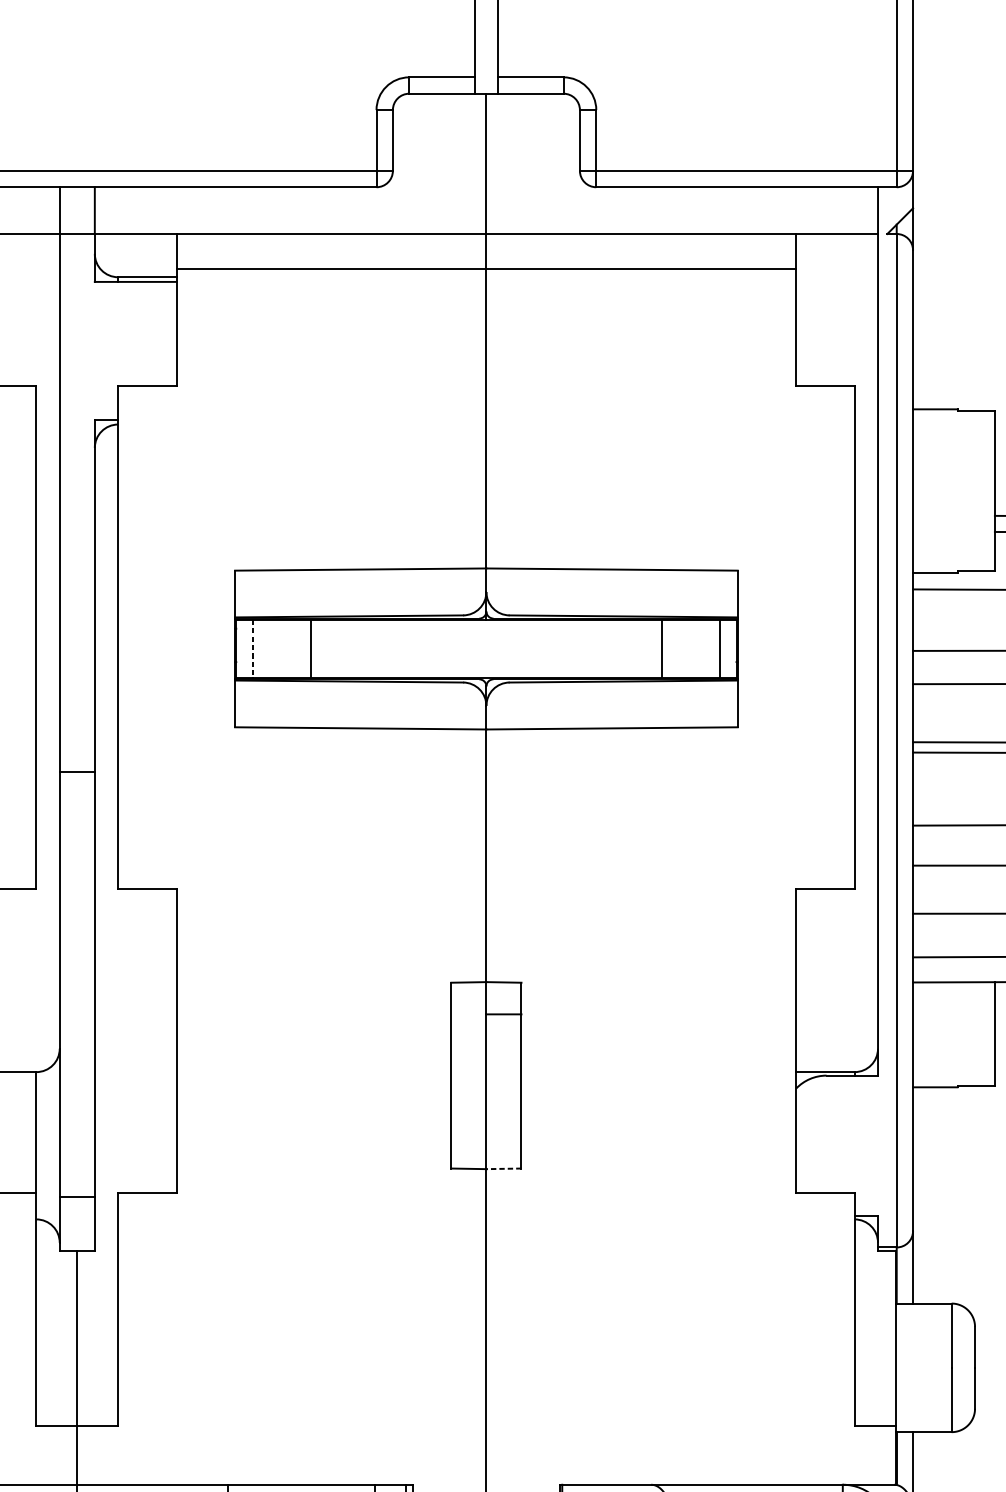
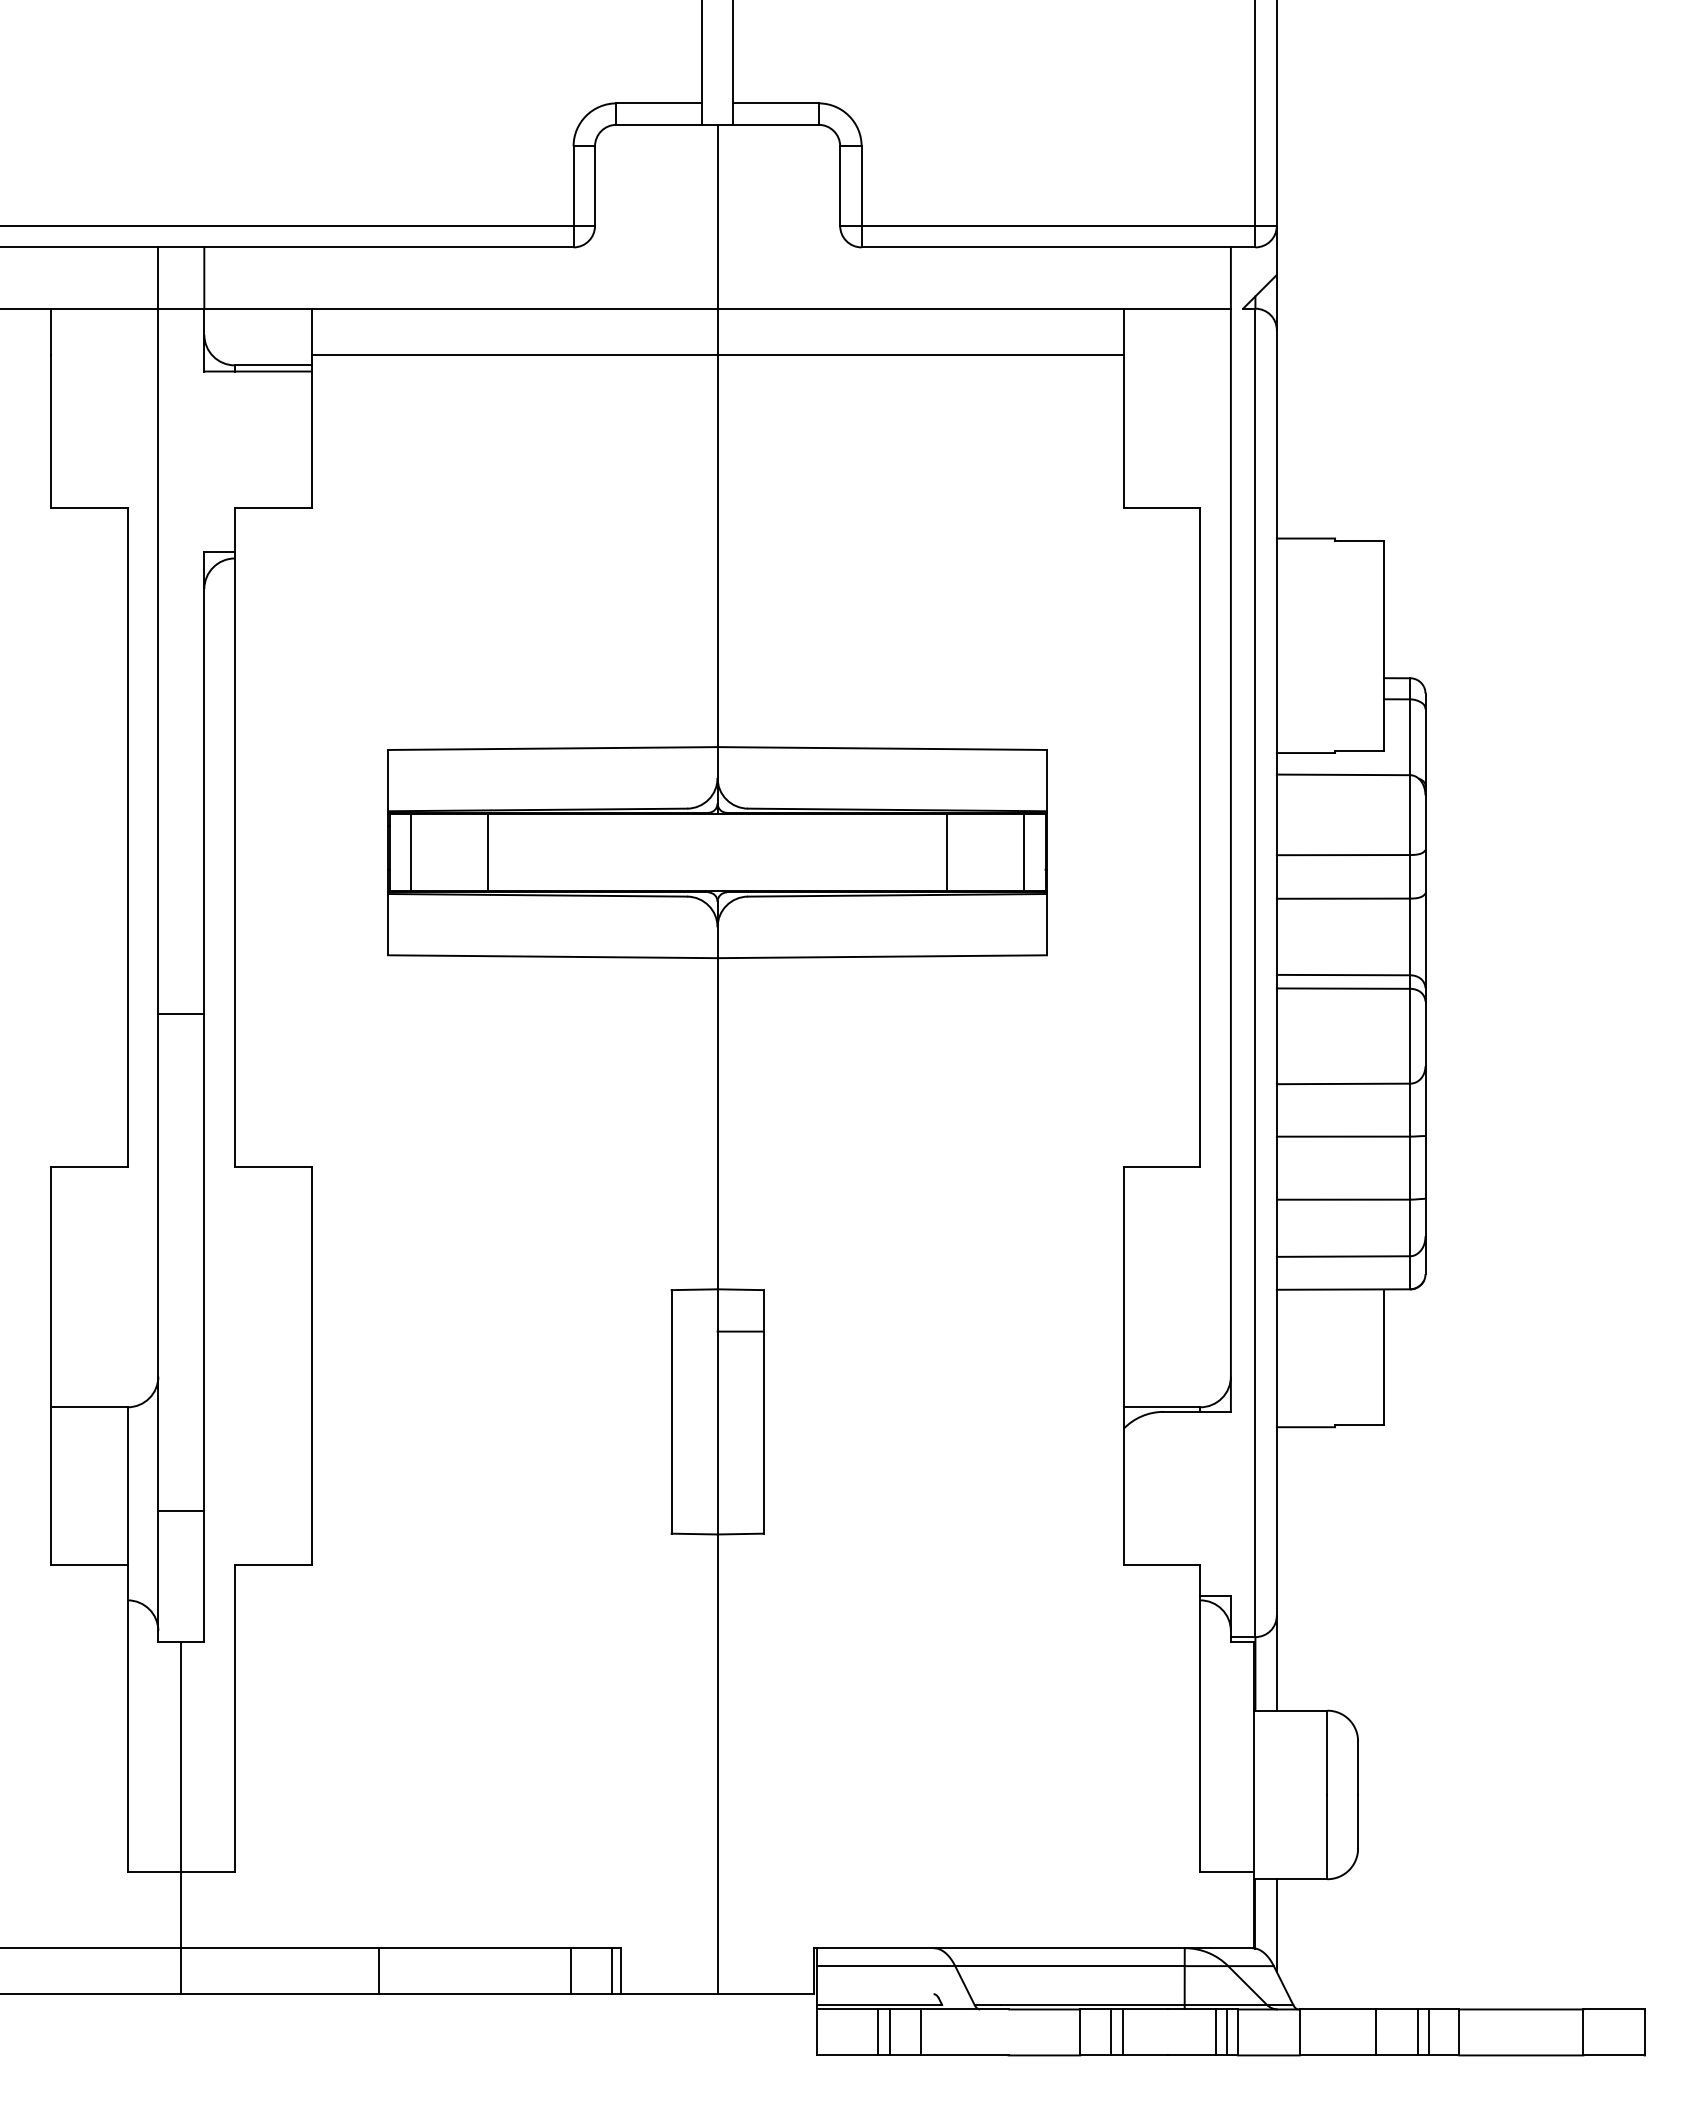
line: (252, 649) -> (411, 853), dashed -> solid
line: (503, 1169) -> (740, 1534), dashed -> solid
line: (77, 1196) -> (181, 1511), moved

